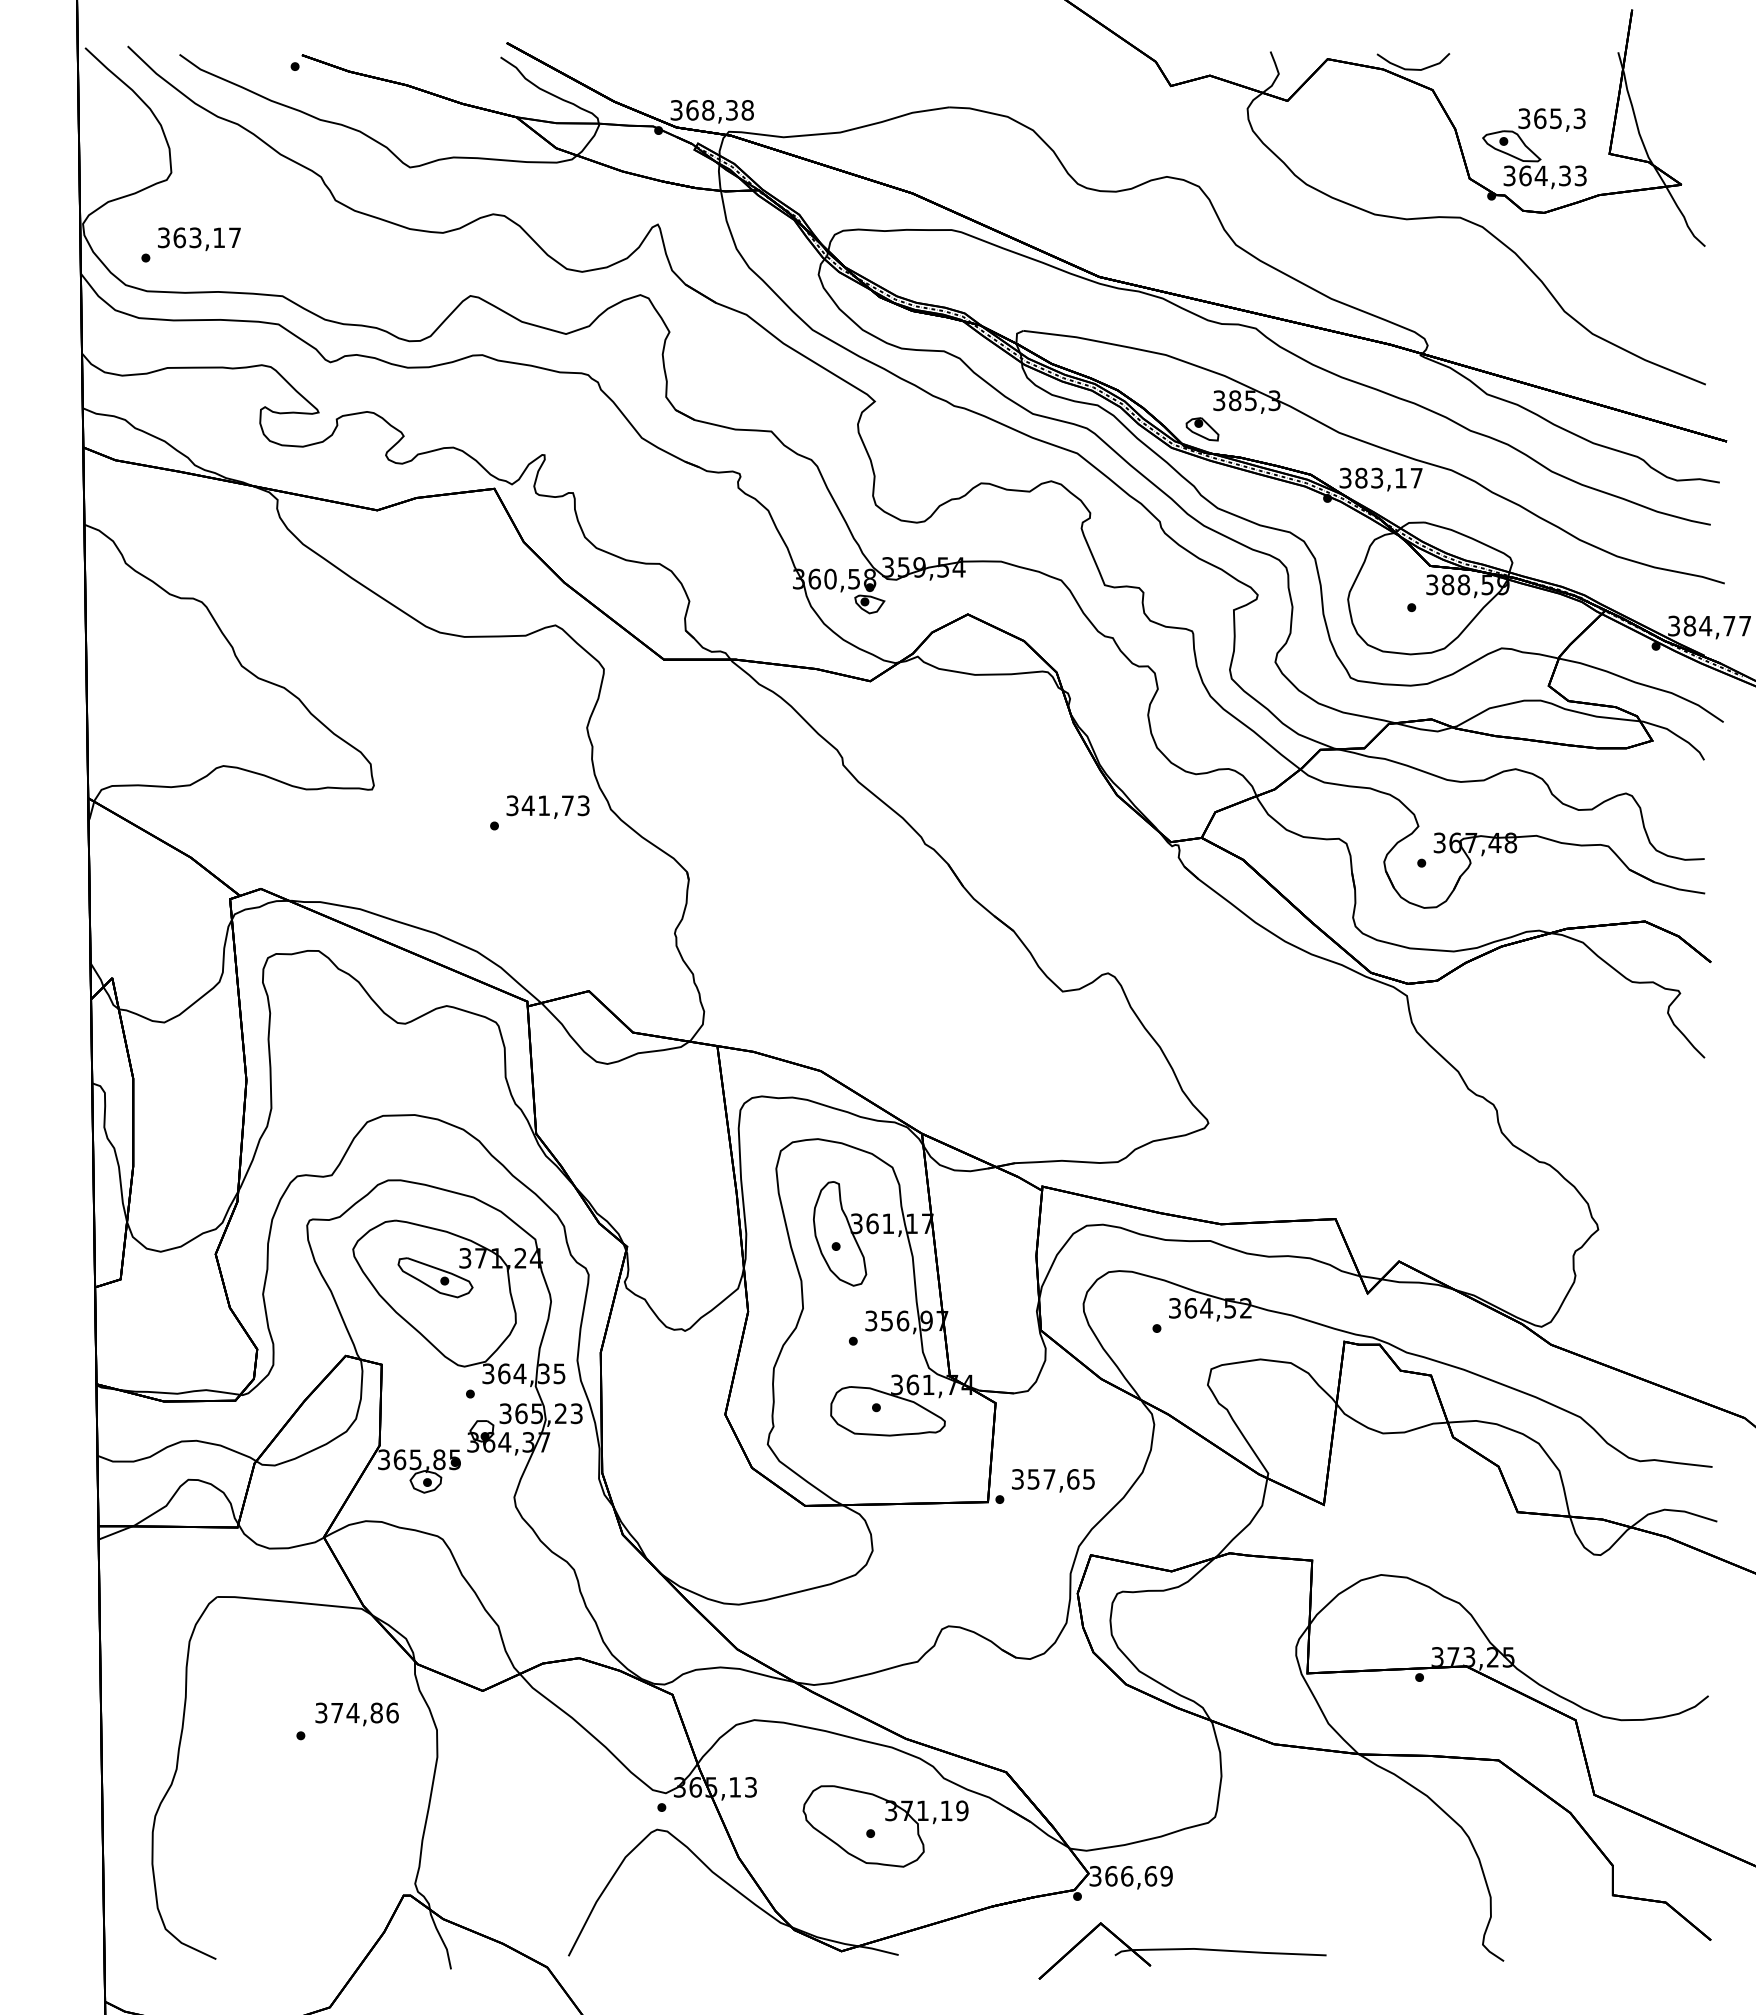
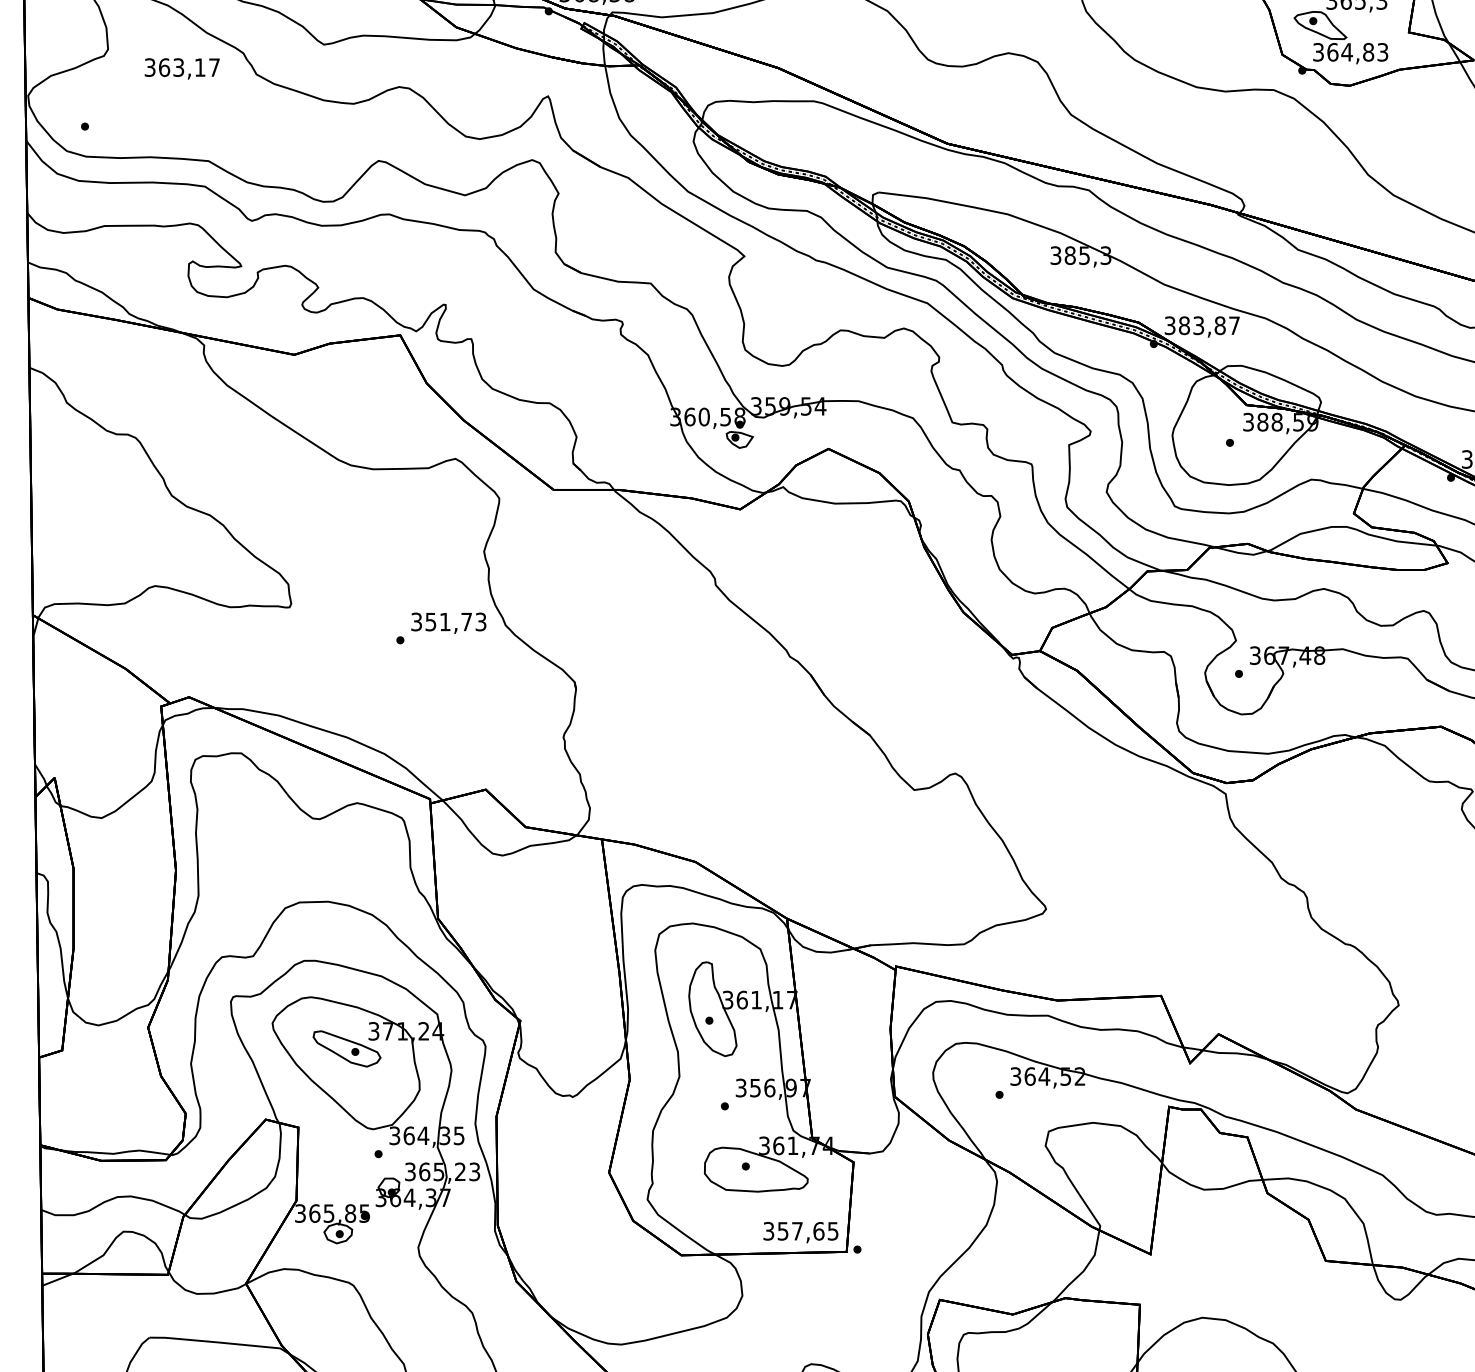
text: (1564, 175) -> (1368, 51), 364,33 -> 364,83
text: (199, 239) -> (182, 69), moved
part: (1202, 429) -> (1040, 281), removed
text: (1400, 477) -> (1219, 325), 383,17 -> 383,87
text: (527, 805) -> (430, 621), 341,73 -> 351,73
text: (1053, 1480) -> (801, 1232), moved

